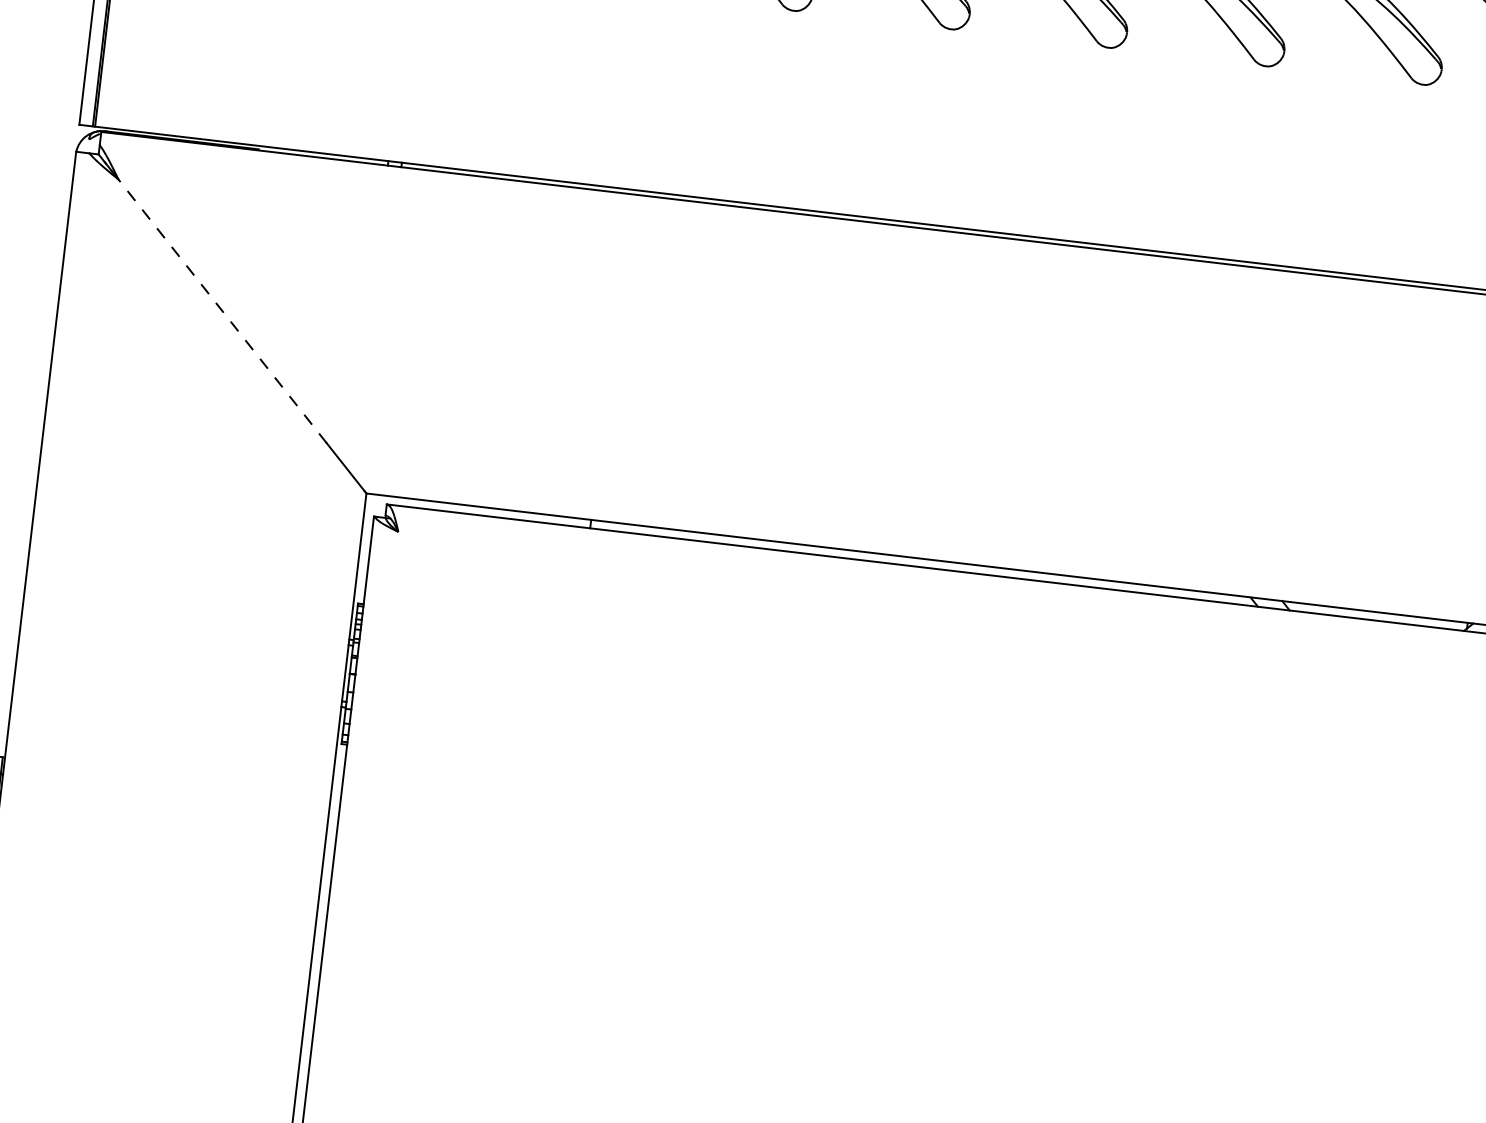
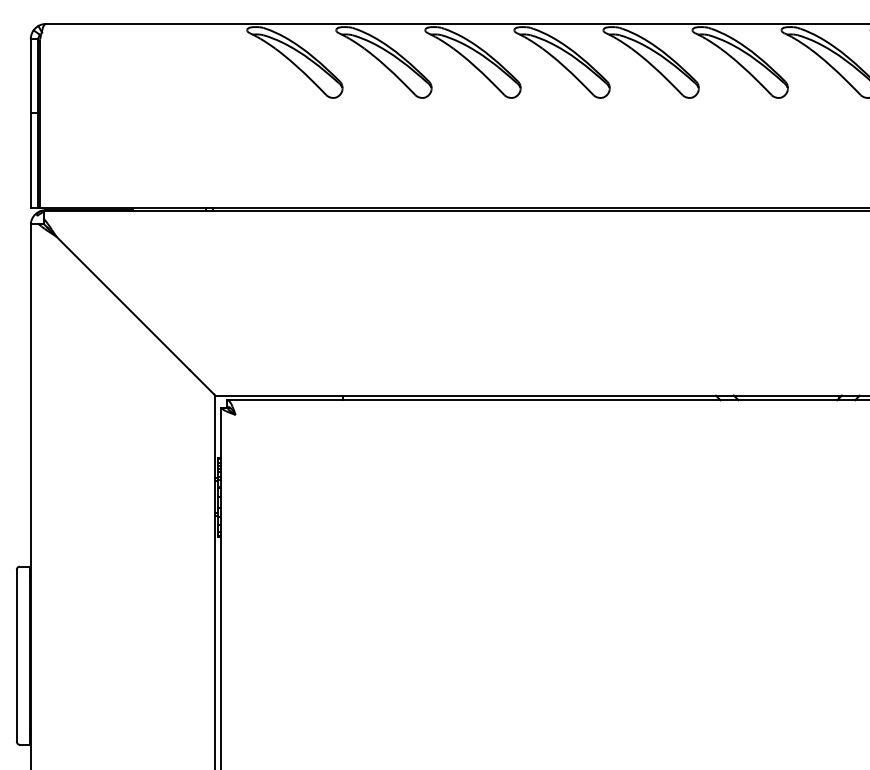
line: (221, 309) -> (122, 302), dashed -> solid

